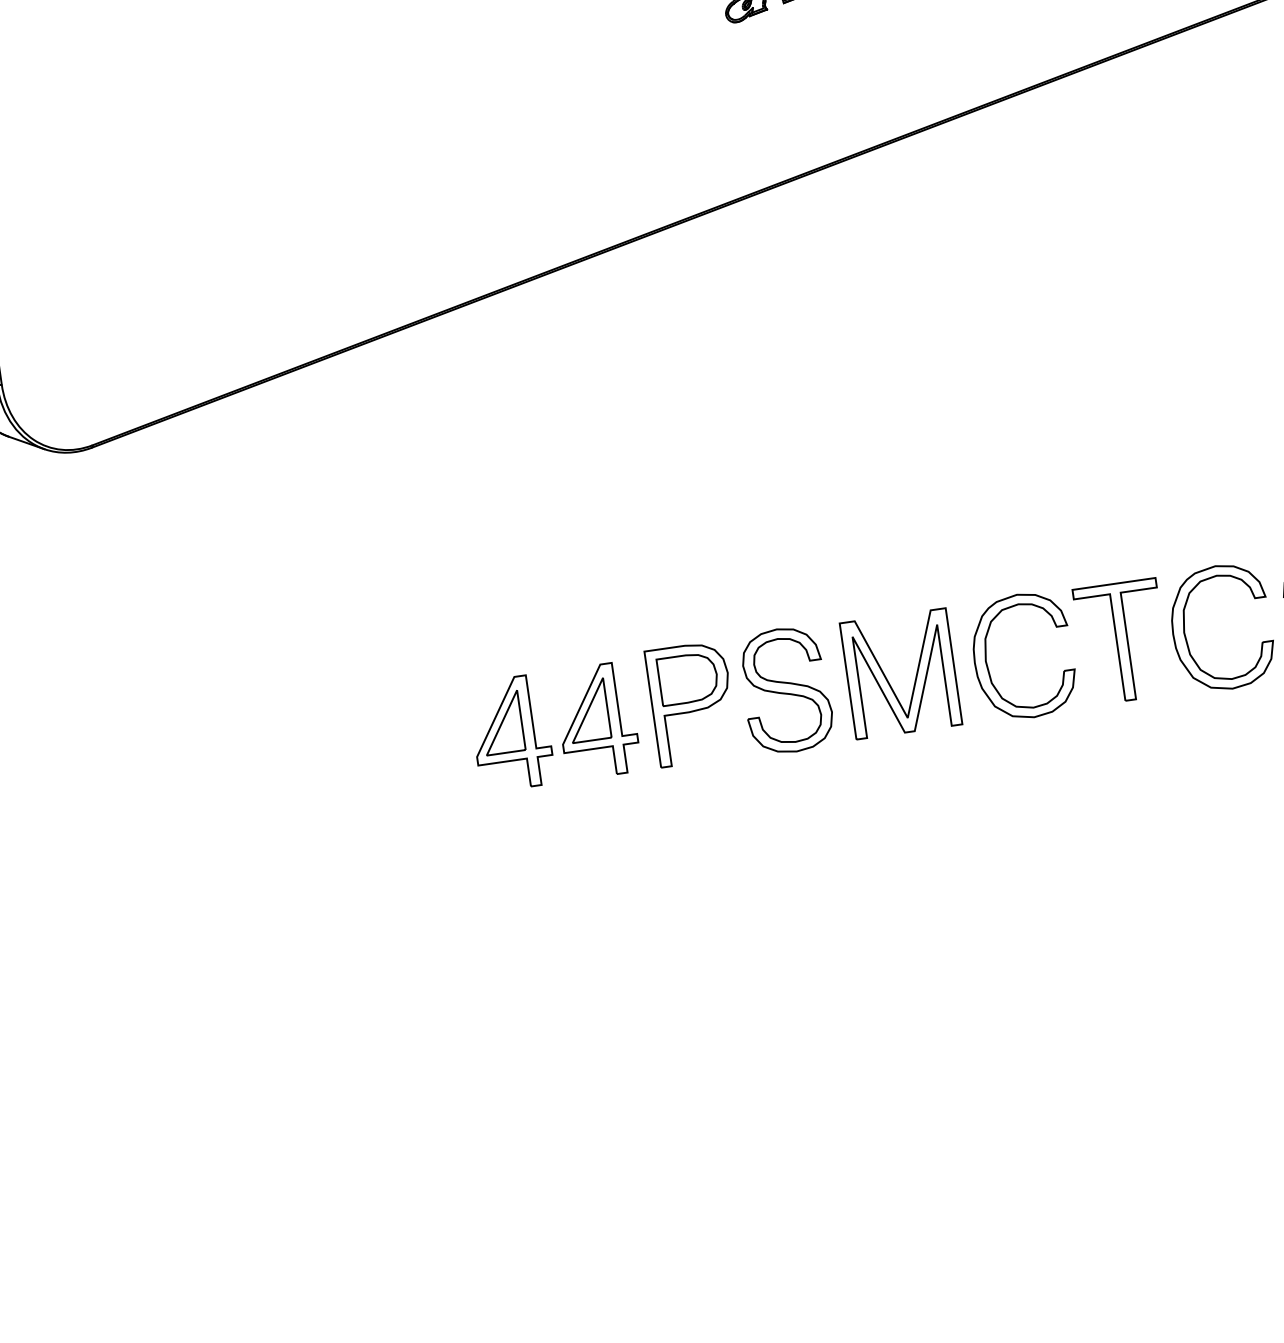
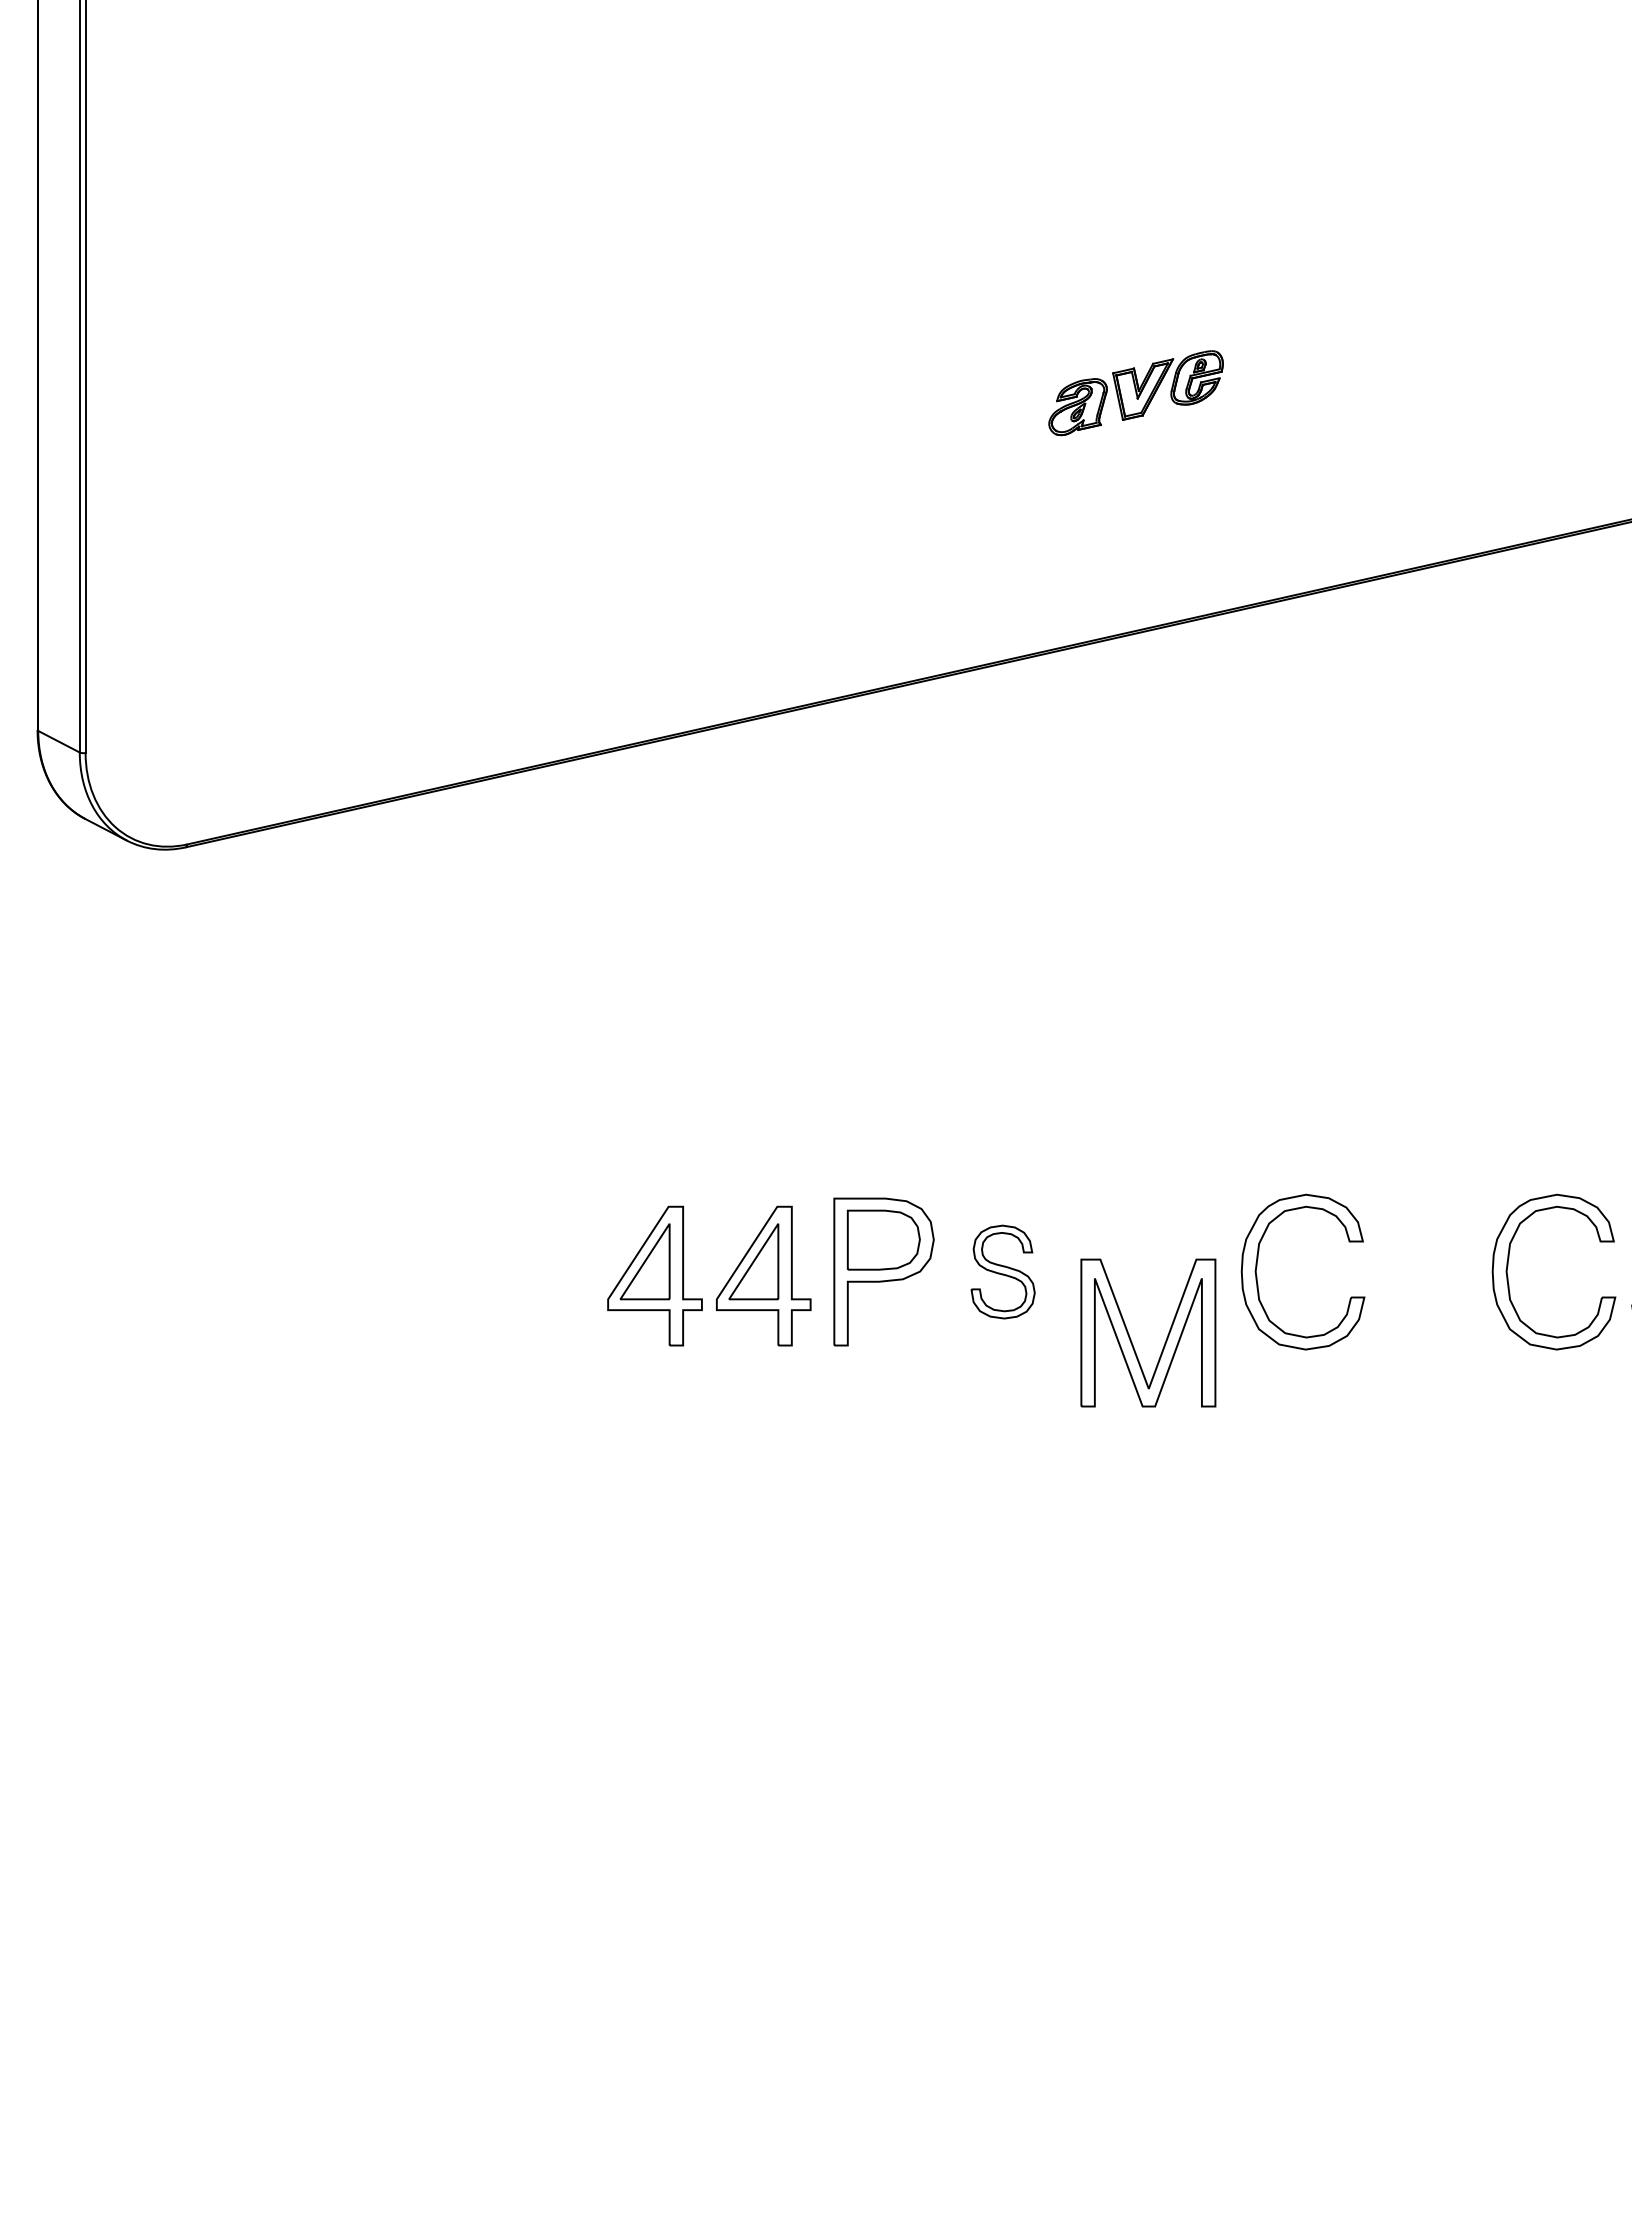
part: (1122, 642) -> (1428, 1272), removed
part: (888, 680) -> (1131, 1339), moved
part: (785, 690) -> (1002, 1271), size x0.6

